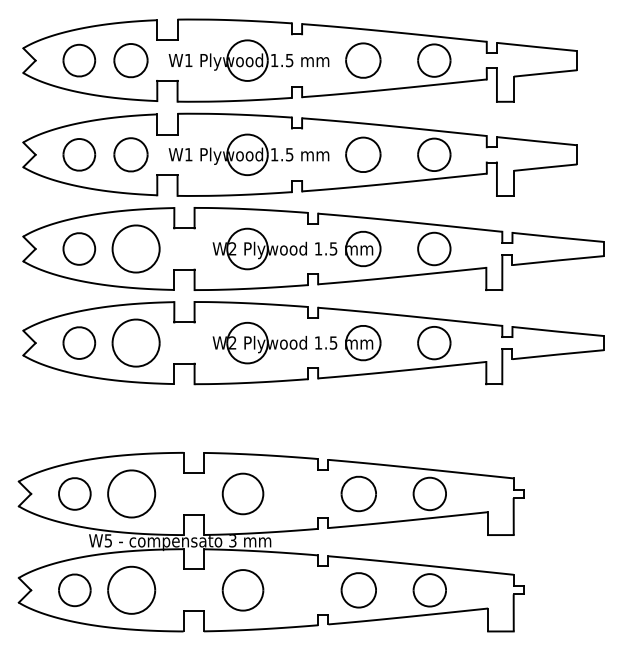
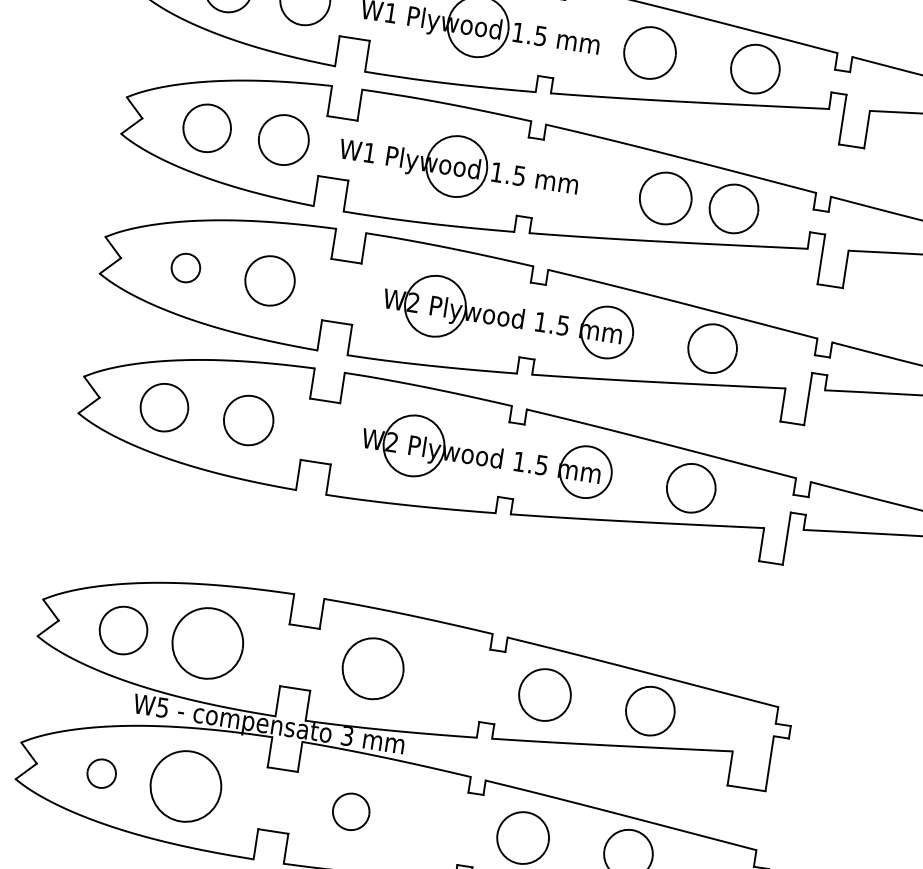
part: (363, 154) -> (666, 198), moved
part: (79, 248) -> (186, 267), size x0.6
part: (135, 248) -> (269, 280), size x0.7
part: (135, 342) -> (247, 419), size x0.7
part: (74, 590) -> (101, 773), size x0.6
part: (242, 590) -> (350, 811), size x0.6

